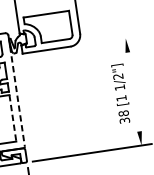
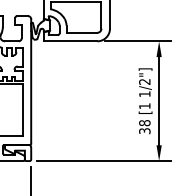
line: (106, 41) -> (137, 41), added
line: (134, 92) -> (159, 101), added
line: (17, 96) -> (31, 87), dashed -> solid
line: (12, 118) -> (22, 110), dashed -> solid

